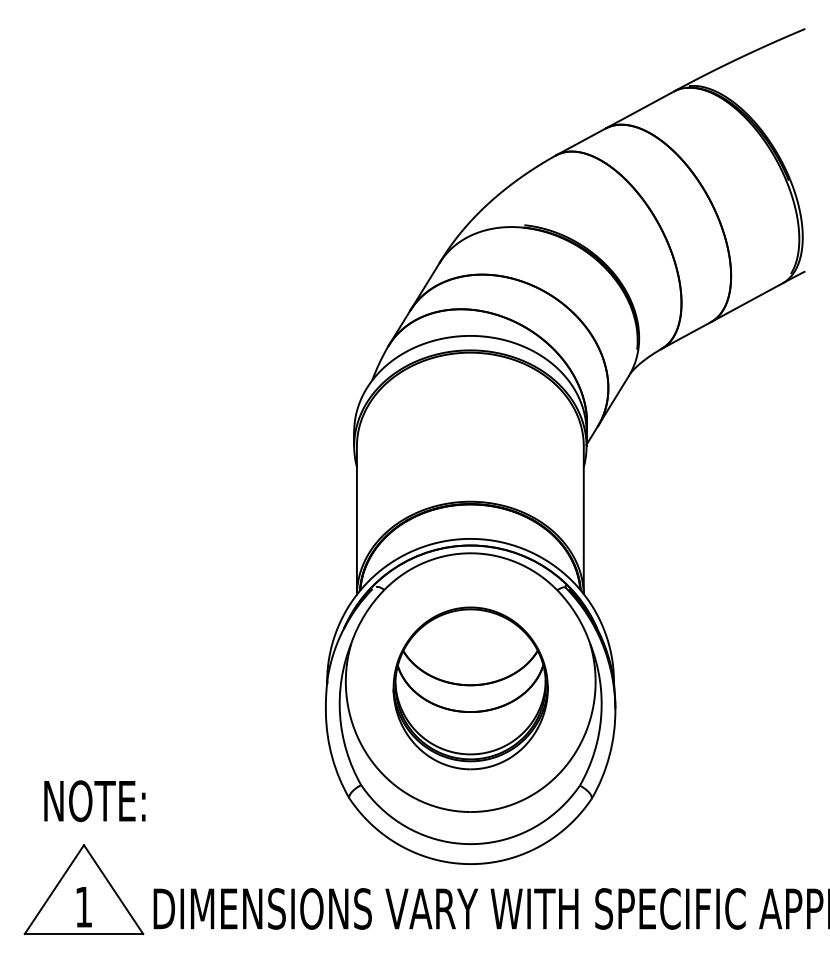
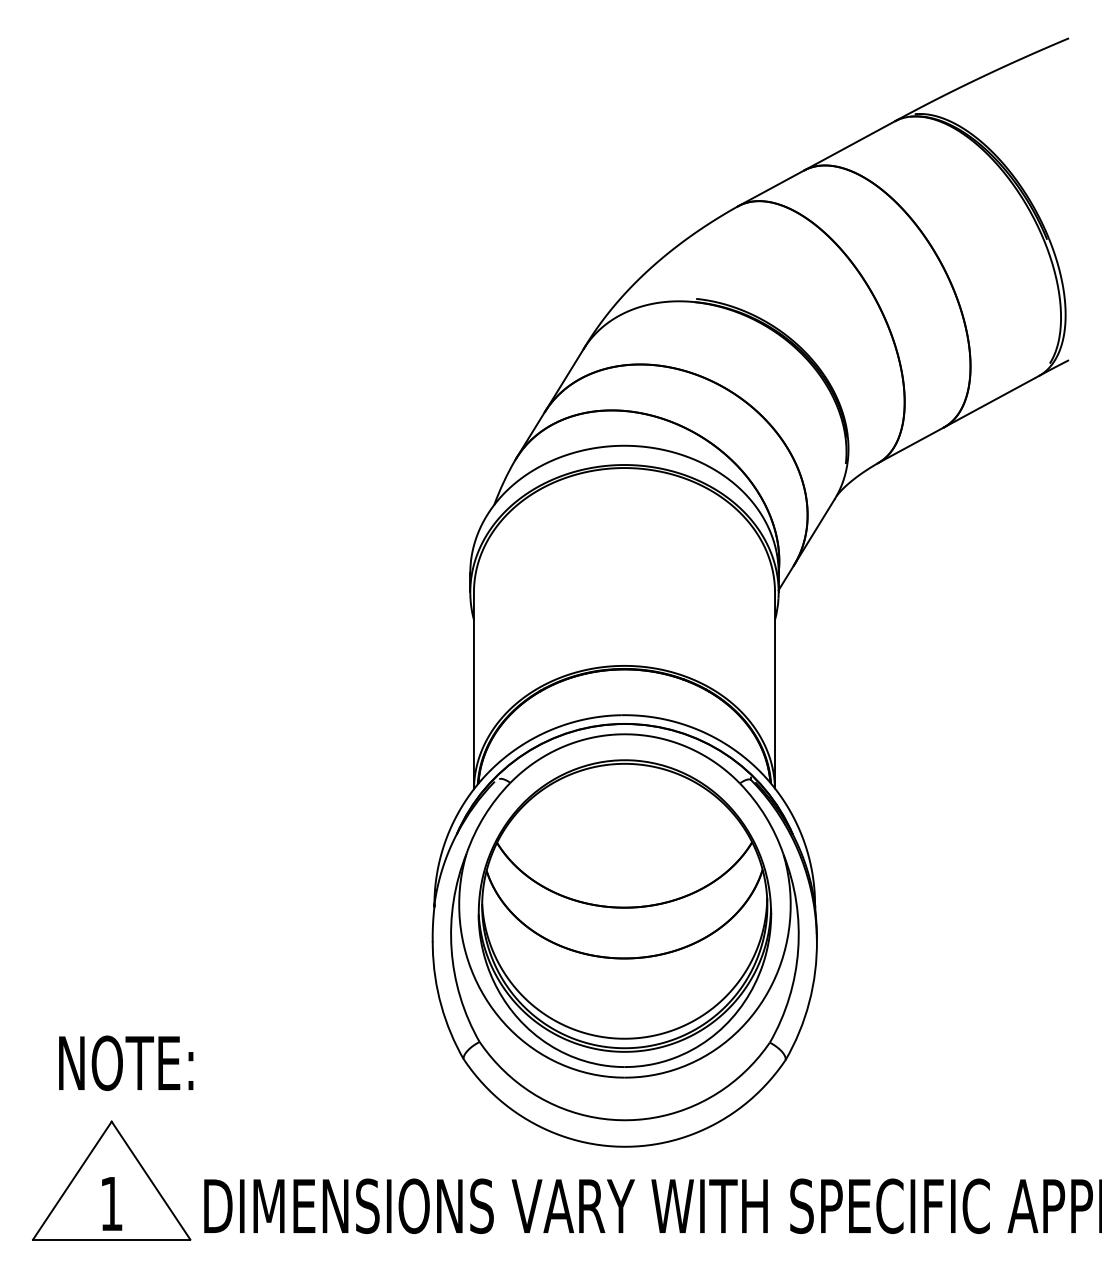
part: (470, 688) -> (624, 913), size x1.43

